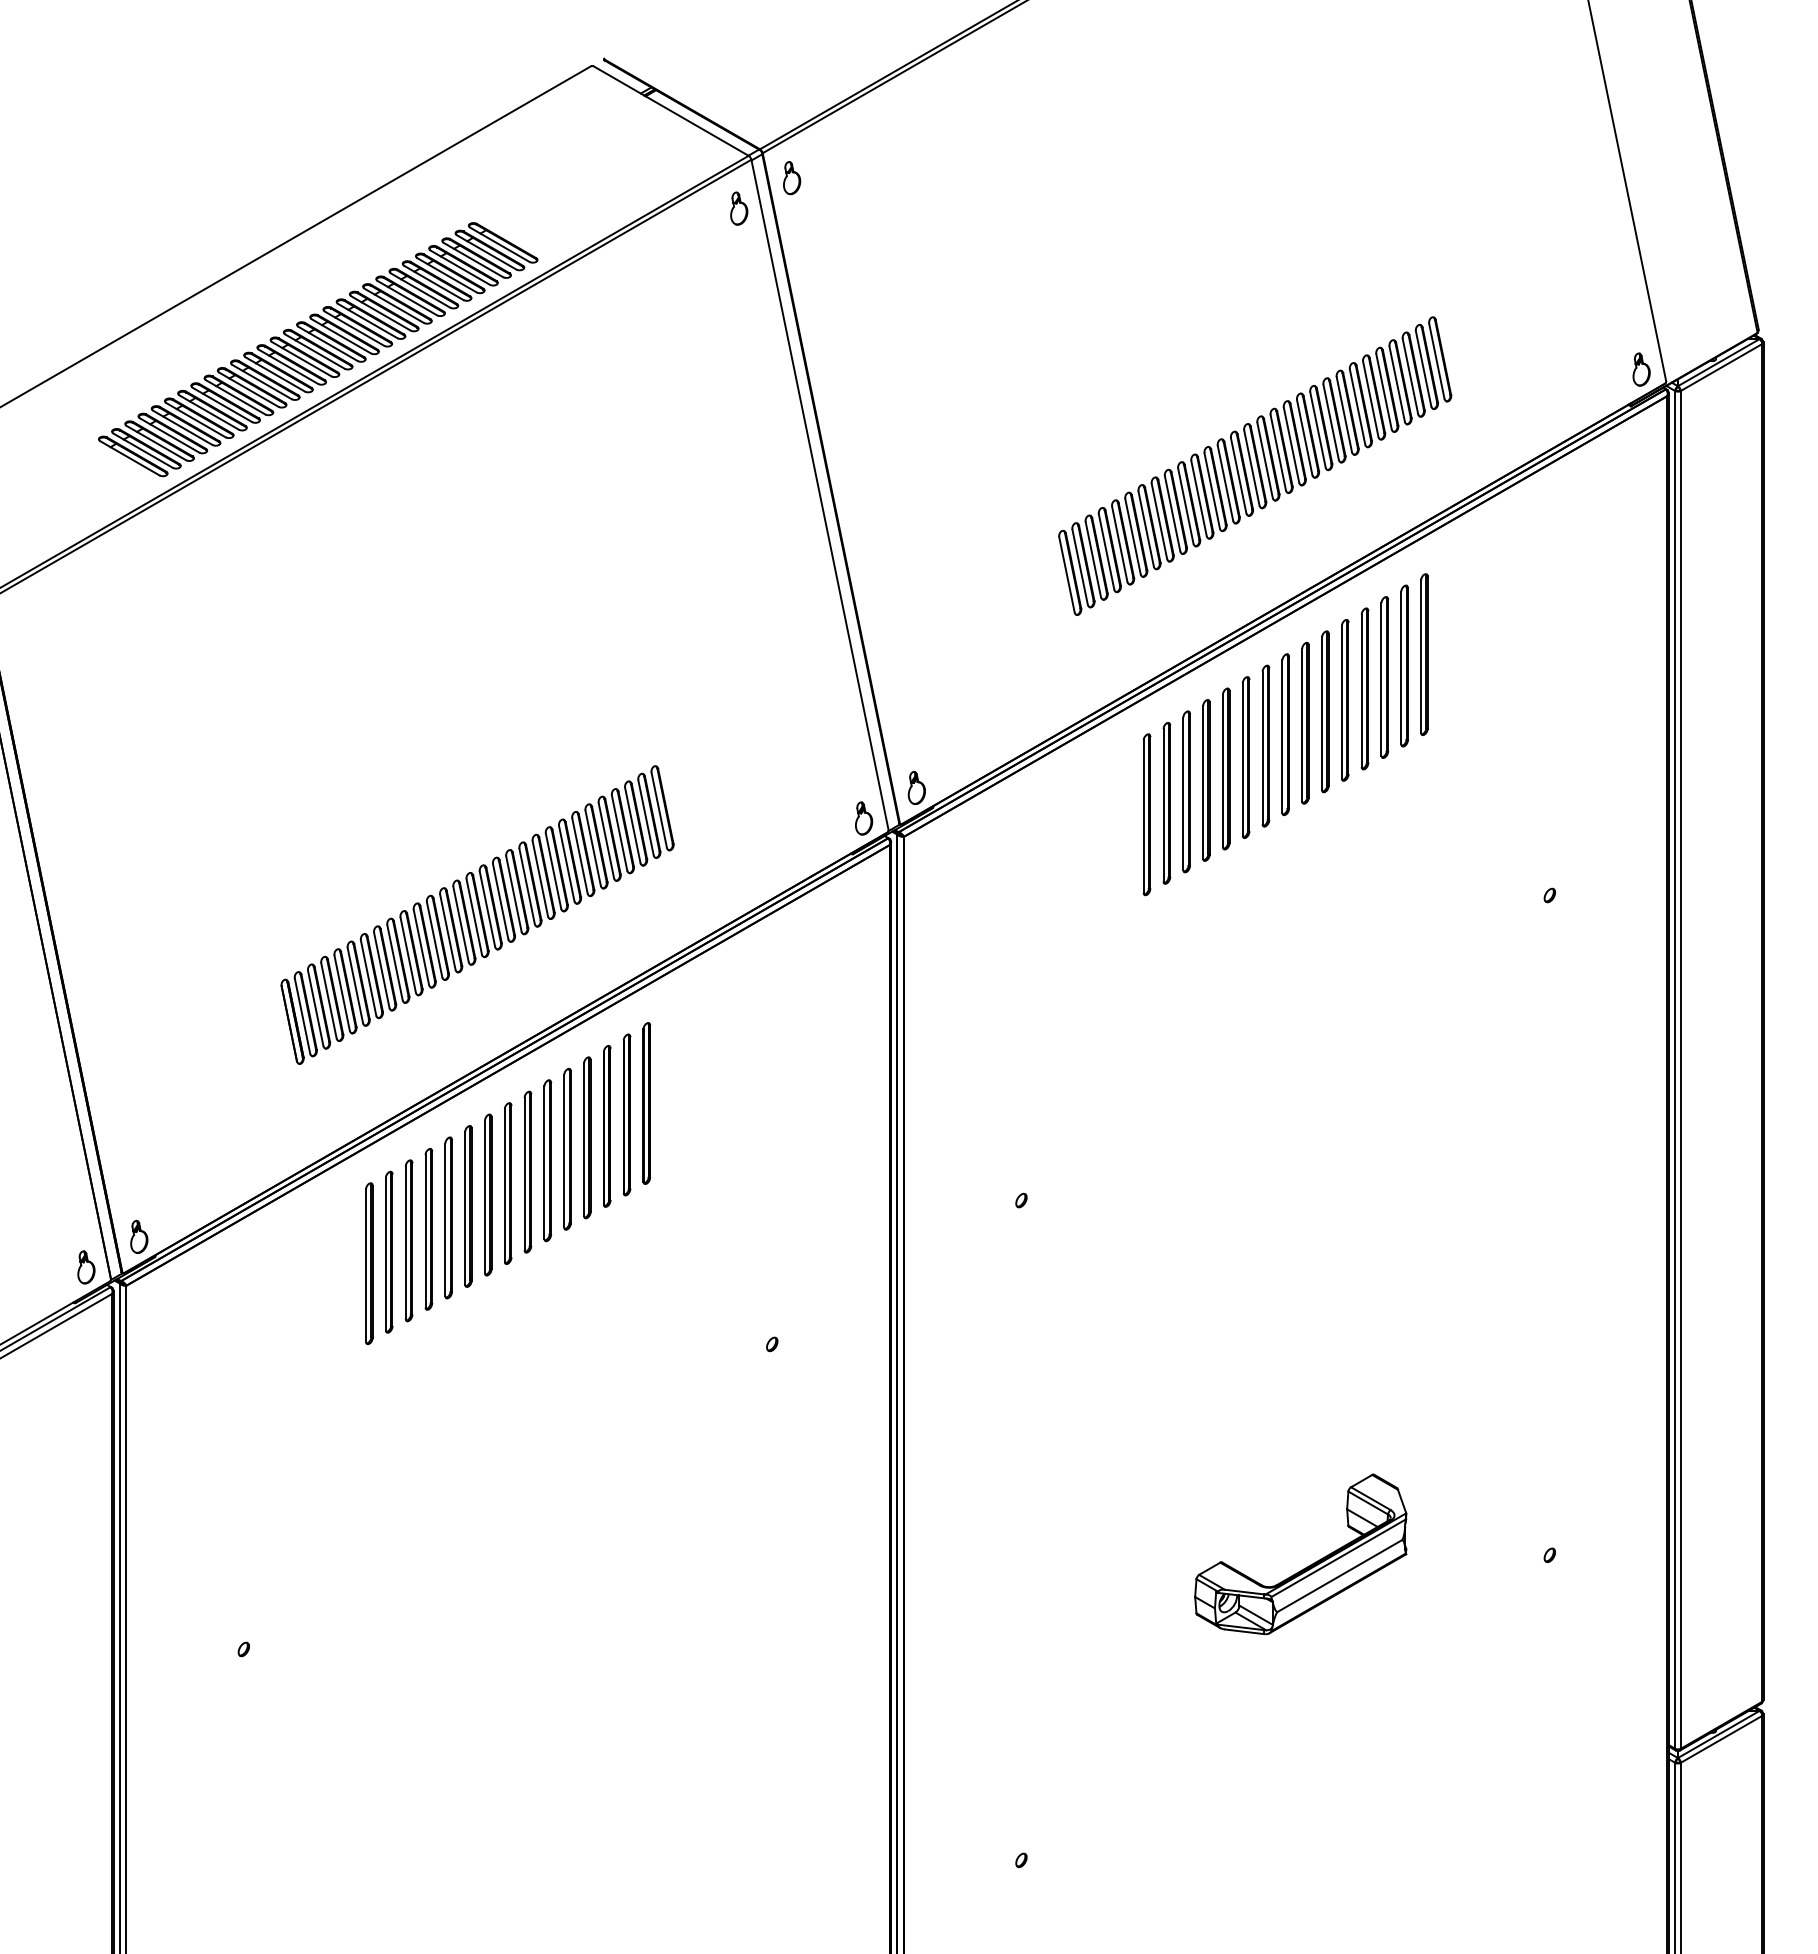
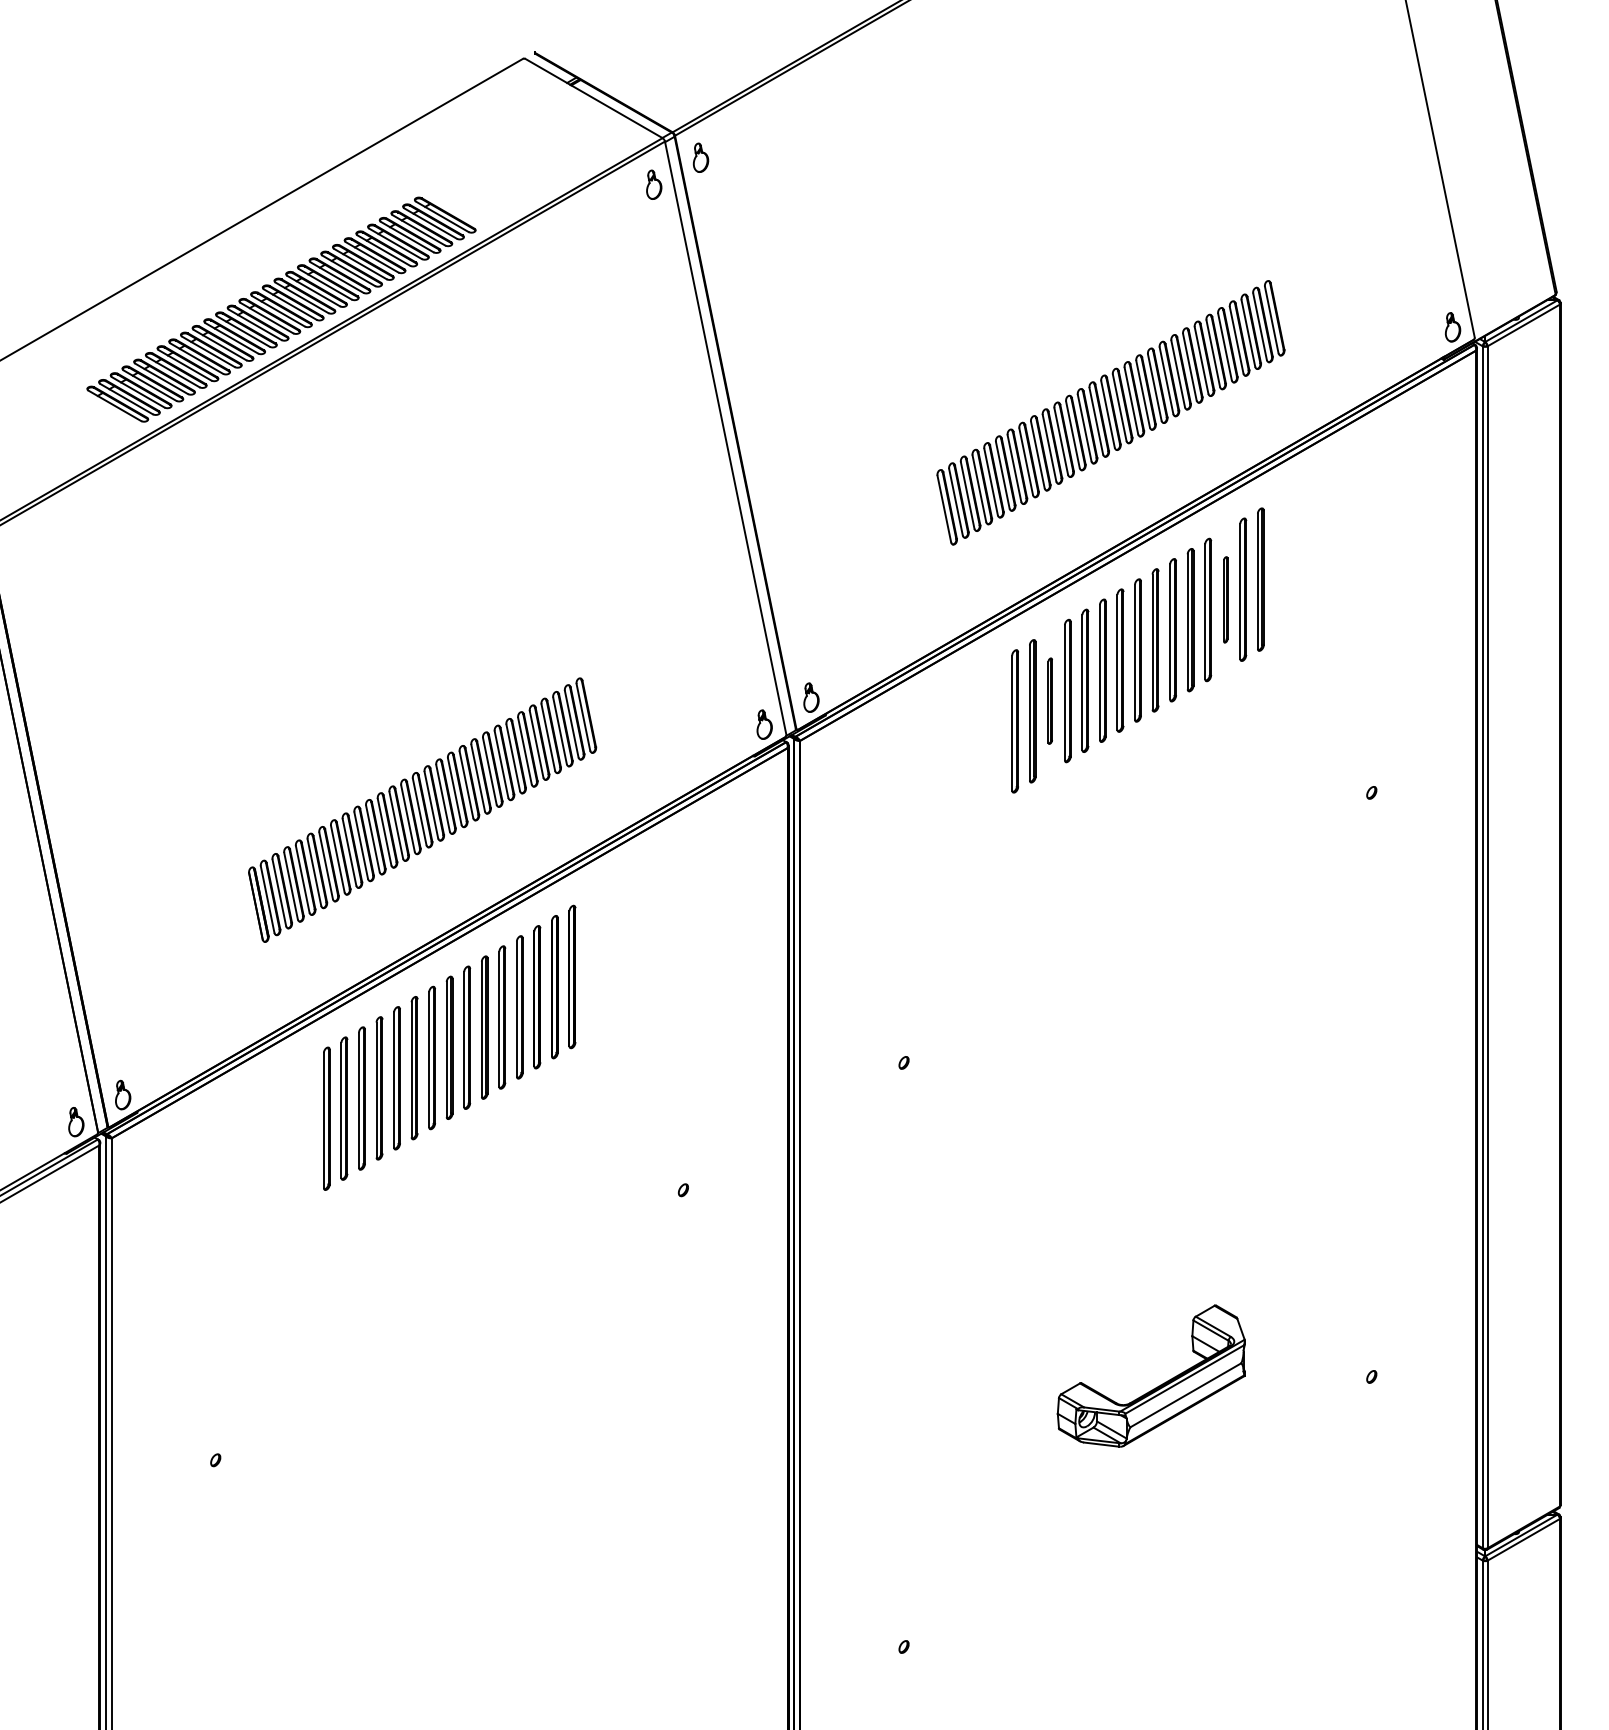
part: (1384, 677) -> (1225, 599), size x0.6
part: (1186, 791) -> (1050, 700), size x0.6

